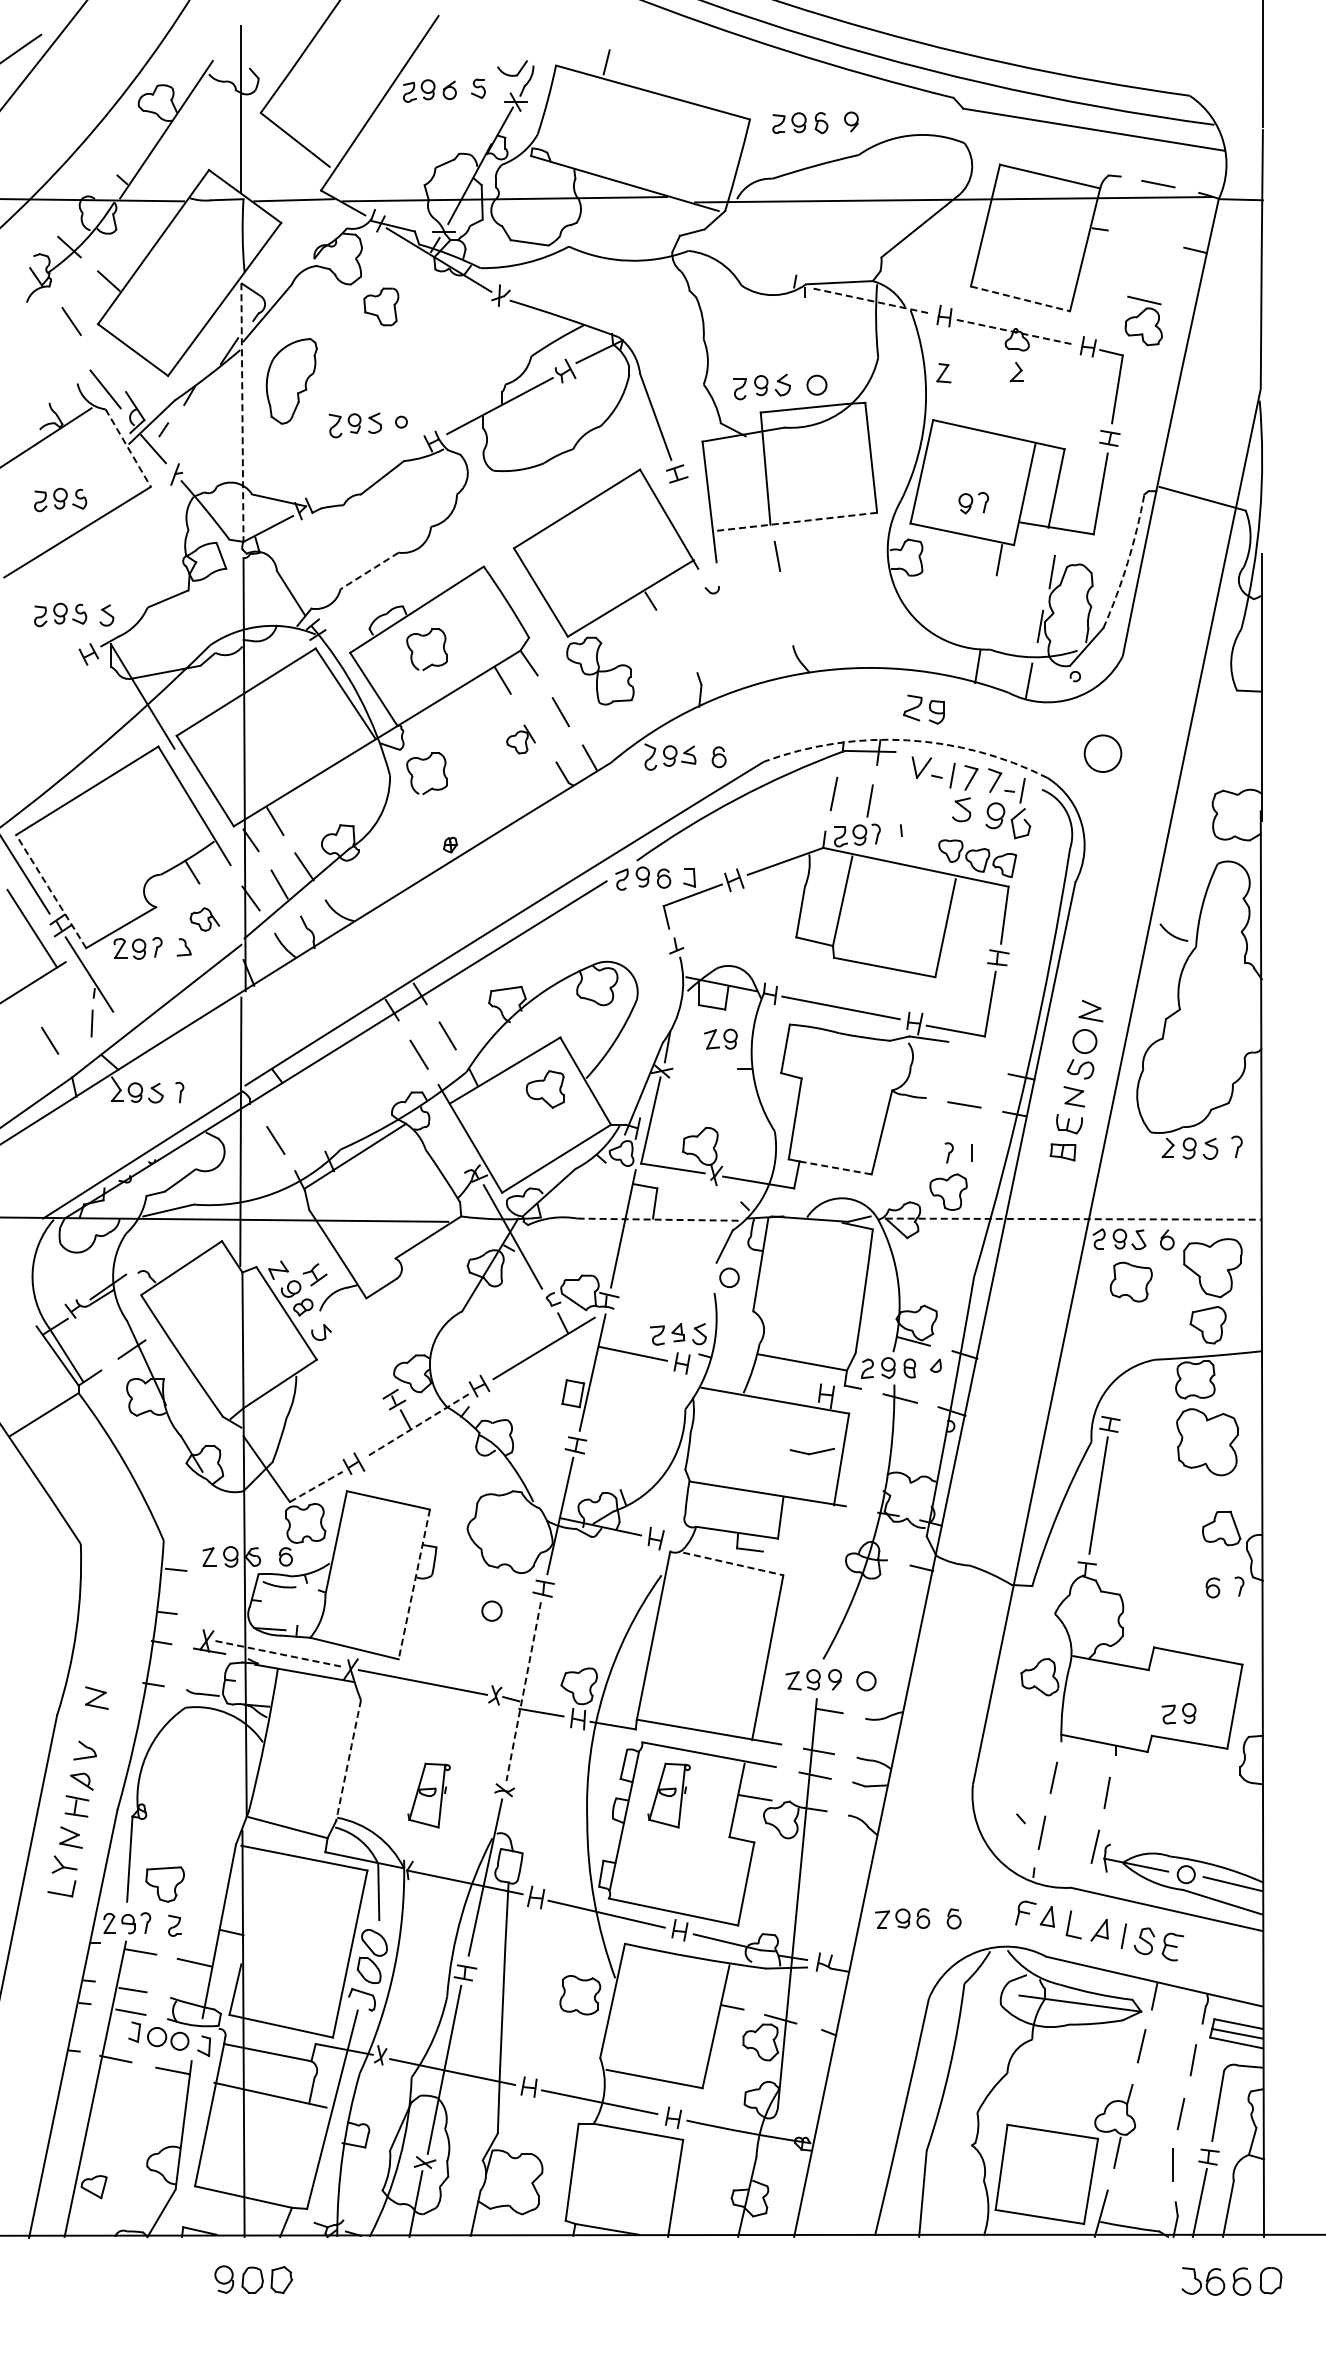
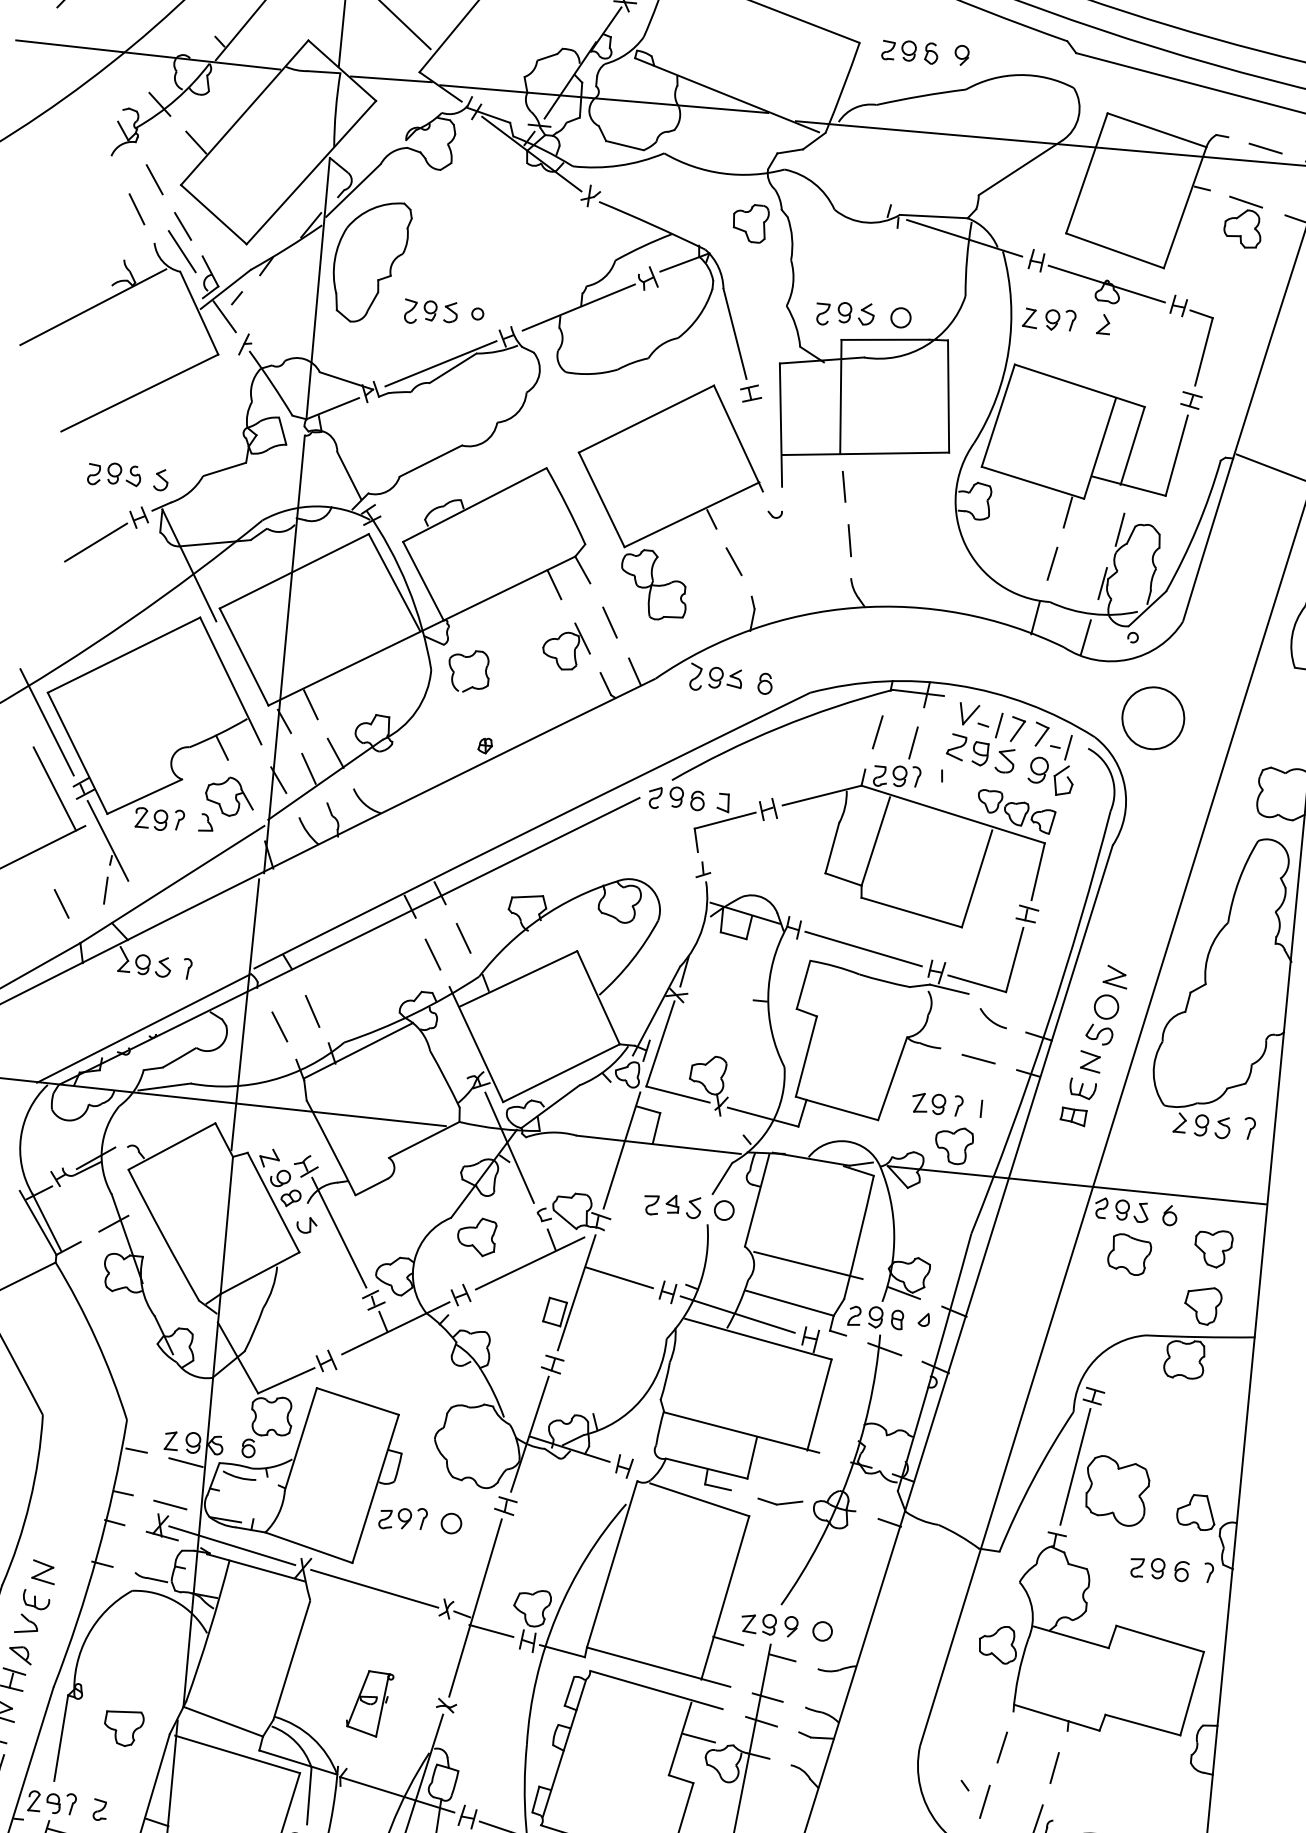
line: (1020, 299) -> (1114, 251), dashed -> solid
line: (872, 301) -> (965, 238), dashed -> solid
part: (381, 306) -> (750, 222), moved
part: (1143, 320) -> (1243, 222), moved
line: (1016, 332) -> (1107, 284), dashed -> solid
line: (56, 352) -> (136, 209), added
line: (103, 364) -> (182, 226), added
part: (291, 381) -> (370, 262), size x1.43
line: (242, 413) -> (318, 289), dashed -> solid
line: (128, 448) -> (199, 313), dashed -> solid
line: (369, 474) -> (440, 363), added
part: (60, 499) -> (125, 358), removed
part: (973, 503) -> (1060, 320), moved
line: (795, 521) -> (865, 453), dashed -> solid
arc: (1127, 562) -> (1196, 527), dashed -> solid
line: (369, 571) -> (430, 461), dashed -> solid
line: (787, 608) -> (849, 540), added
line: (989, 611) -> (1052, 563), added
part: (426, 636) -> (481, 532), removed
line: (676, 640) -> (733, 561), added
line: (48, 682) -> (95, 541), added
part: (924, 709) -> (968, 749), moved
part: (520, 739) -> (566, 646), size x1.67
arc: (907, 740) -> (957, 685), dashed -> solid
circle: (1102, 753) -> (1152, 718), size x1.67
line: (51, 891) -> (77, 753), dashed -> solid
part: (204, 919) -> (229, 796), size x1.67
arc: (1171, 933) -> (990, 1019), moved
part: (720, 1038) -> (928, 1102), moved
part: (544, 1089) -> (476, 1236), moved
line: (306, 1121) -> (312, 1010), added
line: (835, 1167) -> (842, 1109), dashed -> solid
line: (659, 1219) -> (659, 1144), dashed -> solid
line: (1073, 1219) -> (1077, 1185), dashed -> solid
part: (1212, 1268) -> (1212, 1248), size x0.62
line: (816, 1323) -> (807, 1265), added
part: (678, 1334) -> (672, 1206), moved
line: (353, 1336) -> (338, 1232), added
line: (752, 1378) -> (737, 1314), added
line: (418, 1424) -> (395, 1327), dashed -> solid
part: (1207, 1442) -> (1116, 1491), moved
part: (811, 1451) -> (779, 1502), moved
line: (316, 1486) -> (286, 1380), dashed -> solid
line: (733, 1564) -> (699, 1500), dashed -> solid
line: (225, 1576) -> (185, 1462), added
line: (414, 1584) -> (375, 1488), dashed -> solid
part: (443, 1610) -> (402, 1518), added
line: (214, 1619) -> (170, 1504), added
line: (279, 1653) -> (232, 1545), dashed -> solid
line: (523, 1692) -> (475, 1608), dashed -> solid
line: (774, 1699) -> (727, 1640), added
part: (1178, 1713) -> (1147, 1567), moved
part: (91, 1725) -> (35, 1599), added
arc: (348, 1760) -> (291, 1660), dashed -> solid
part: (668, 1795) -> (611, 1727), removed
part: (164, 1884) -> (123, 1728), moved

